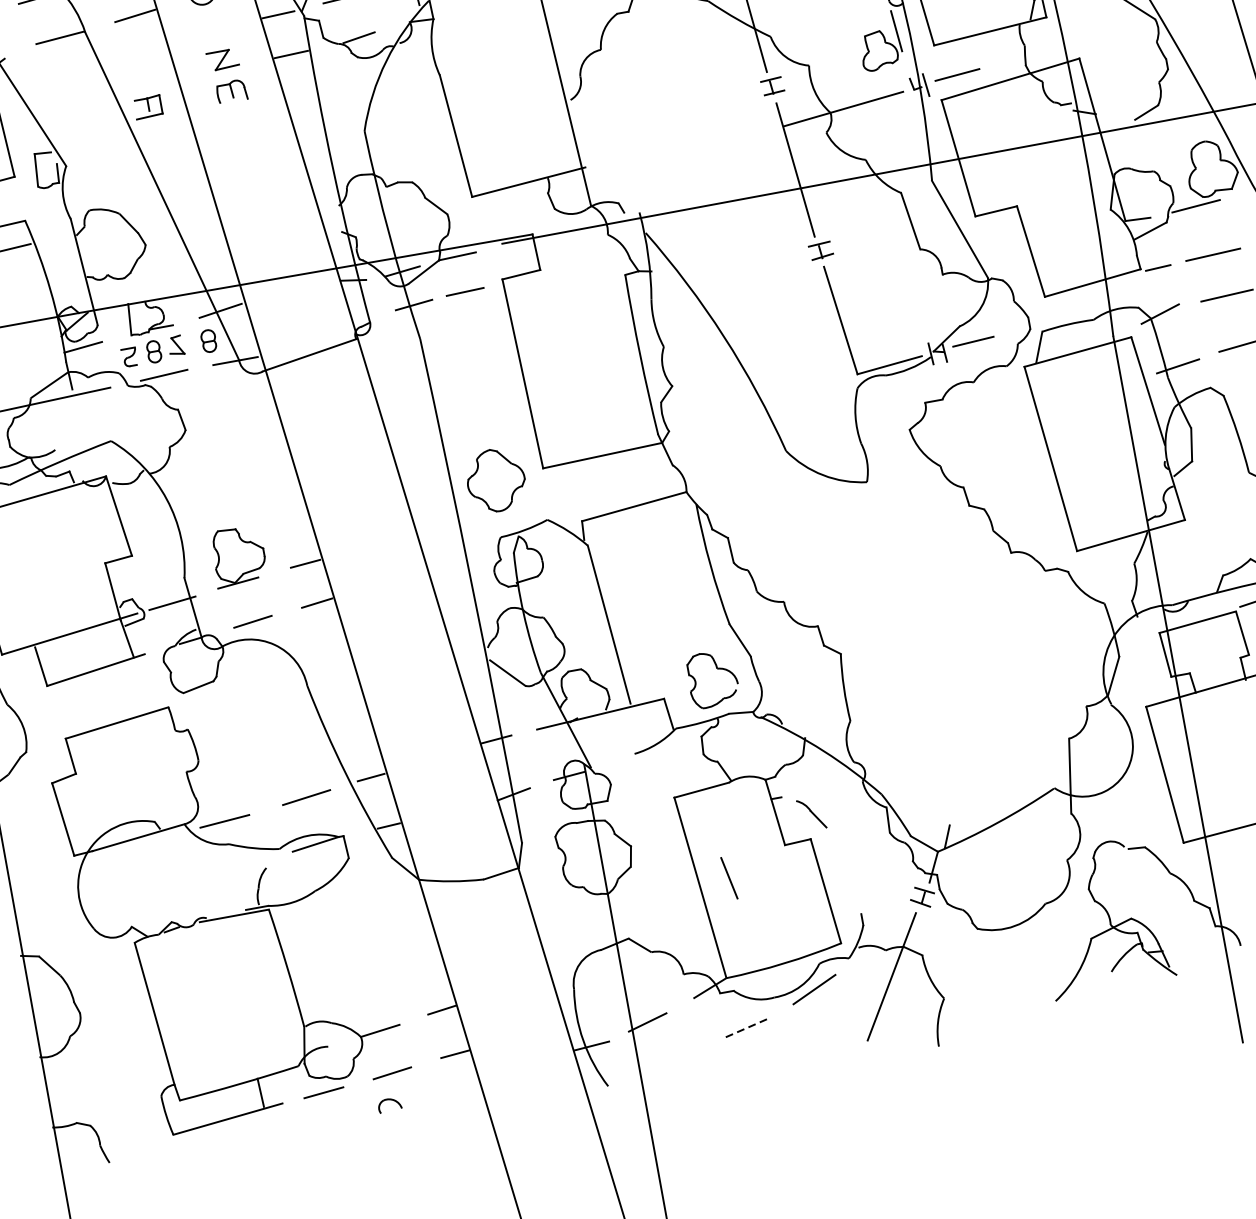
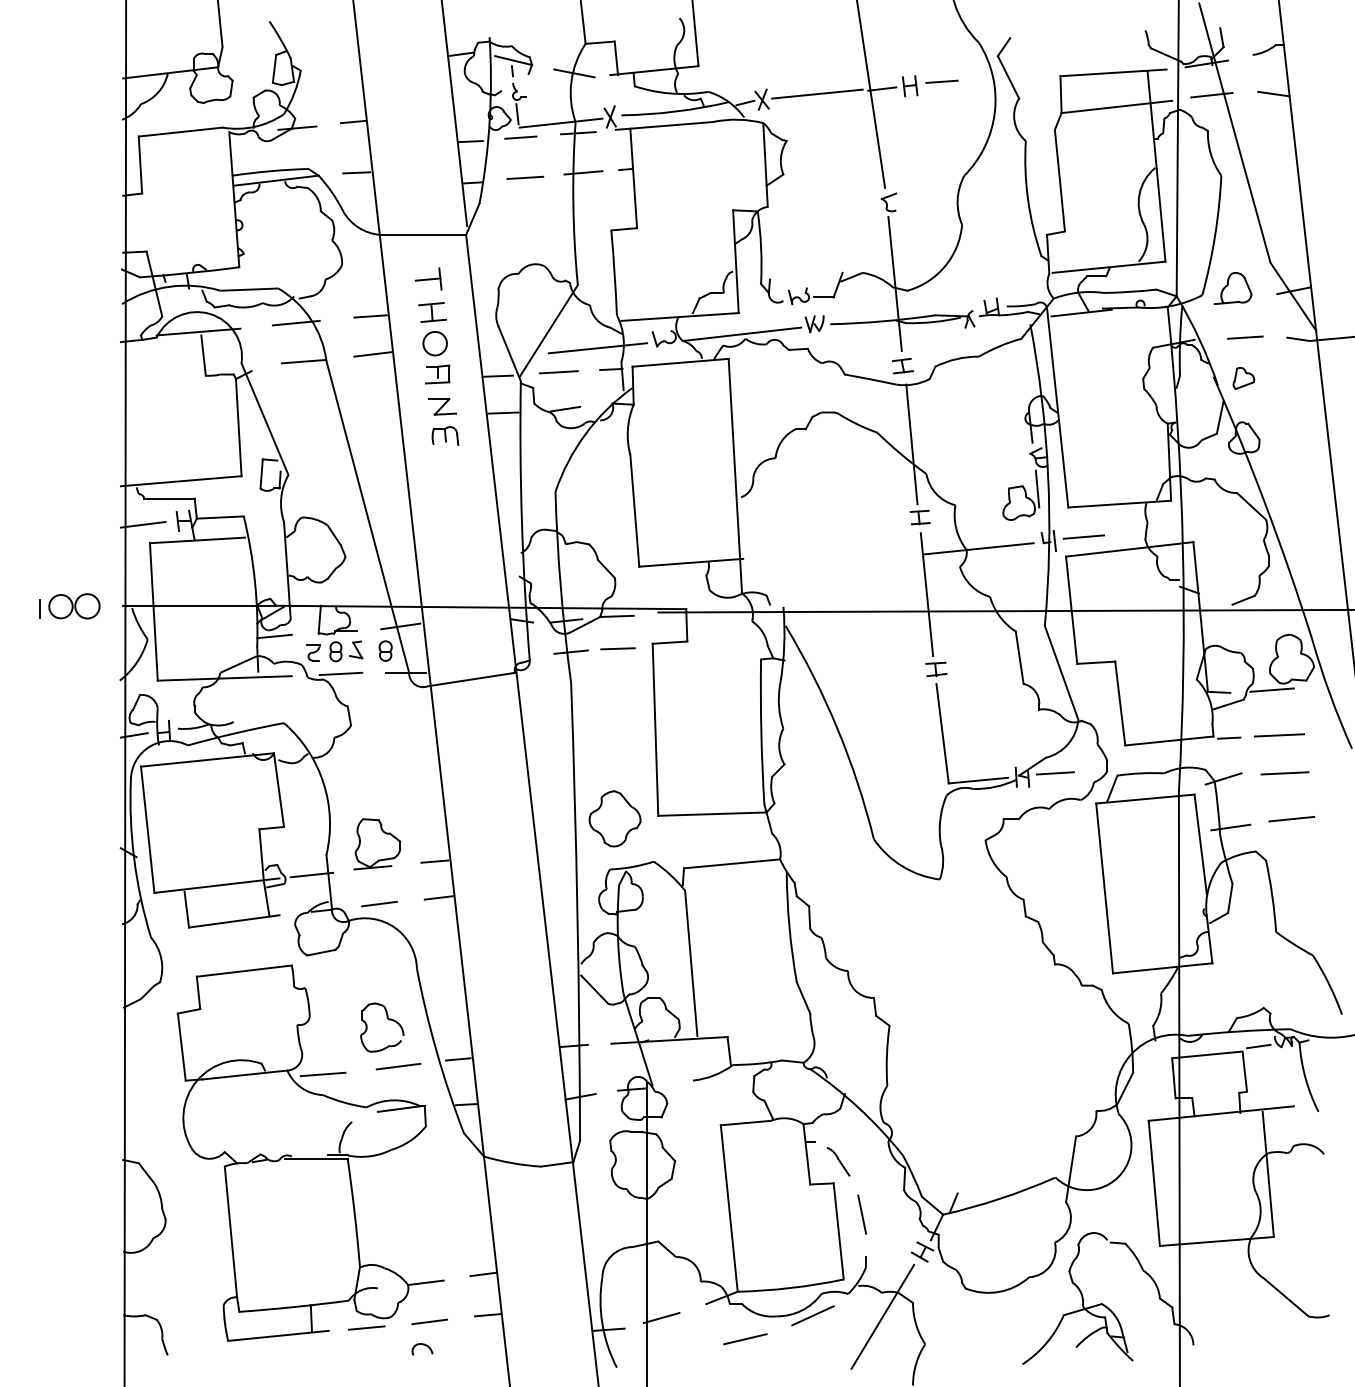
part: (148, 107) -> (437, 374), moved
part: (718, 670) -> (388, 1020), moved
line: (728, 878) -> (861, 1214), moved
line: (744, 1029) -> (745, 1339), dashed -> solid

